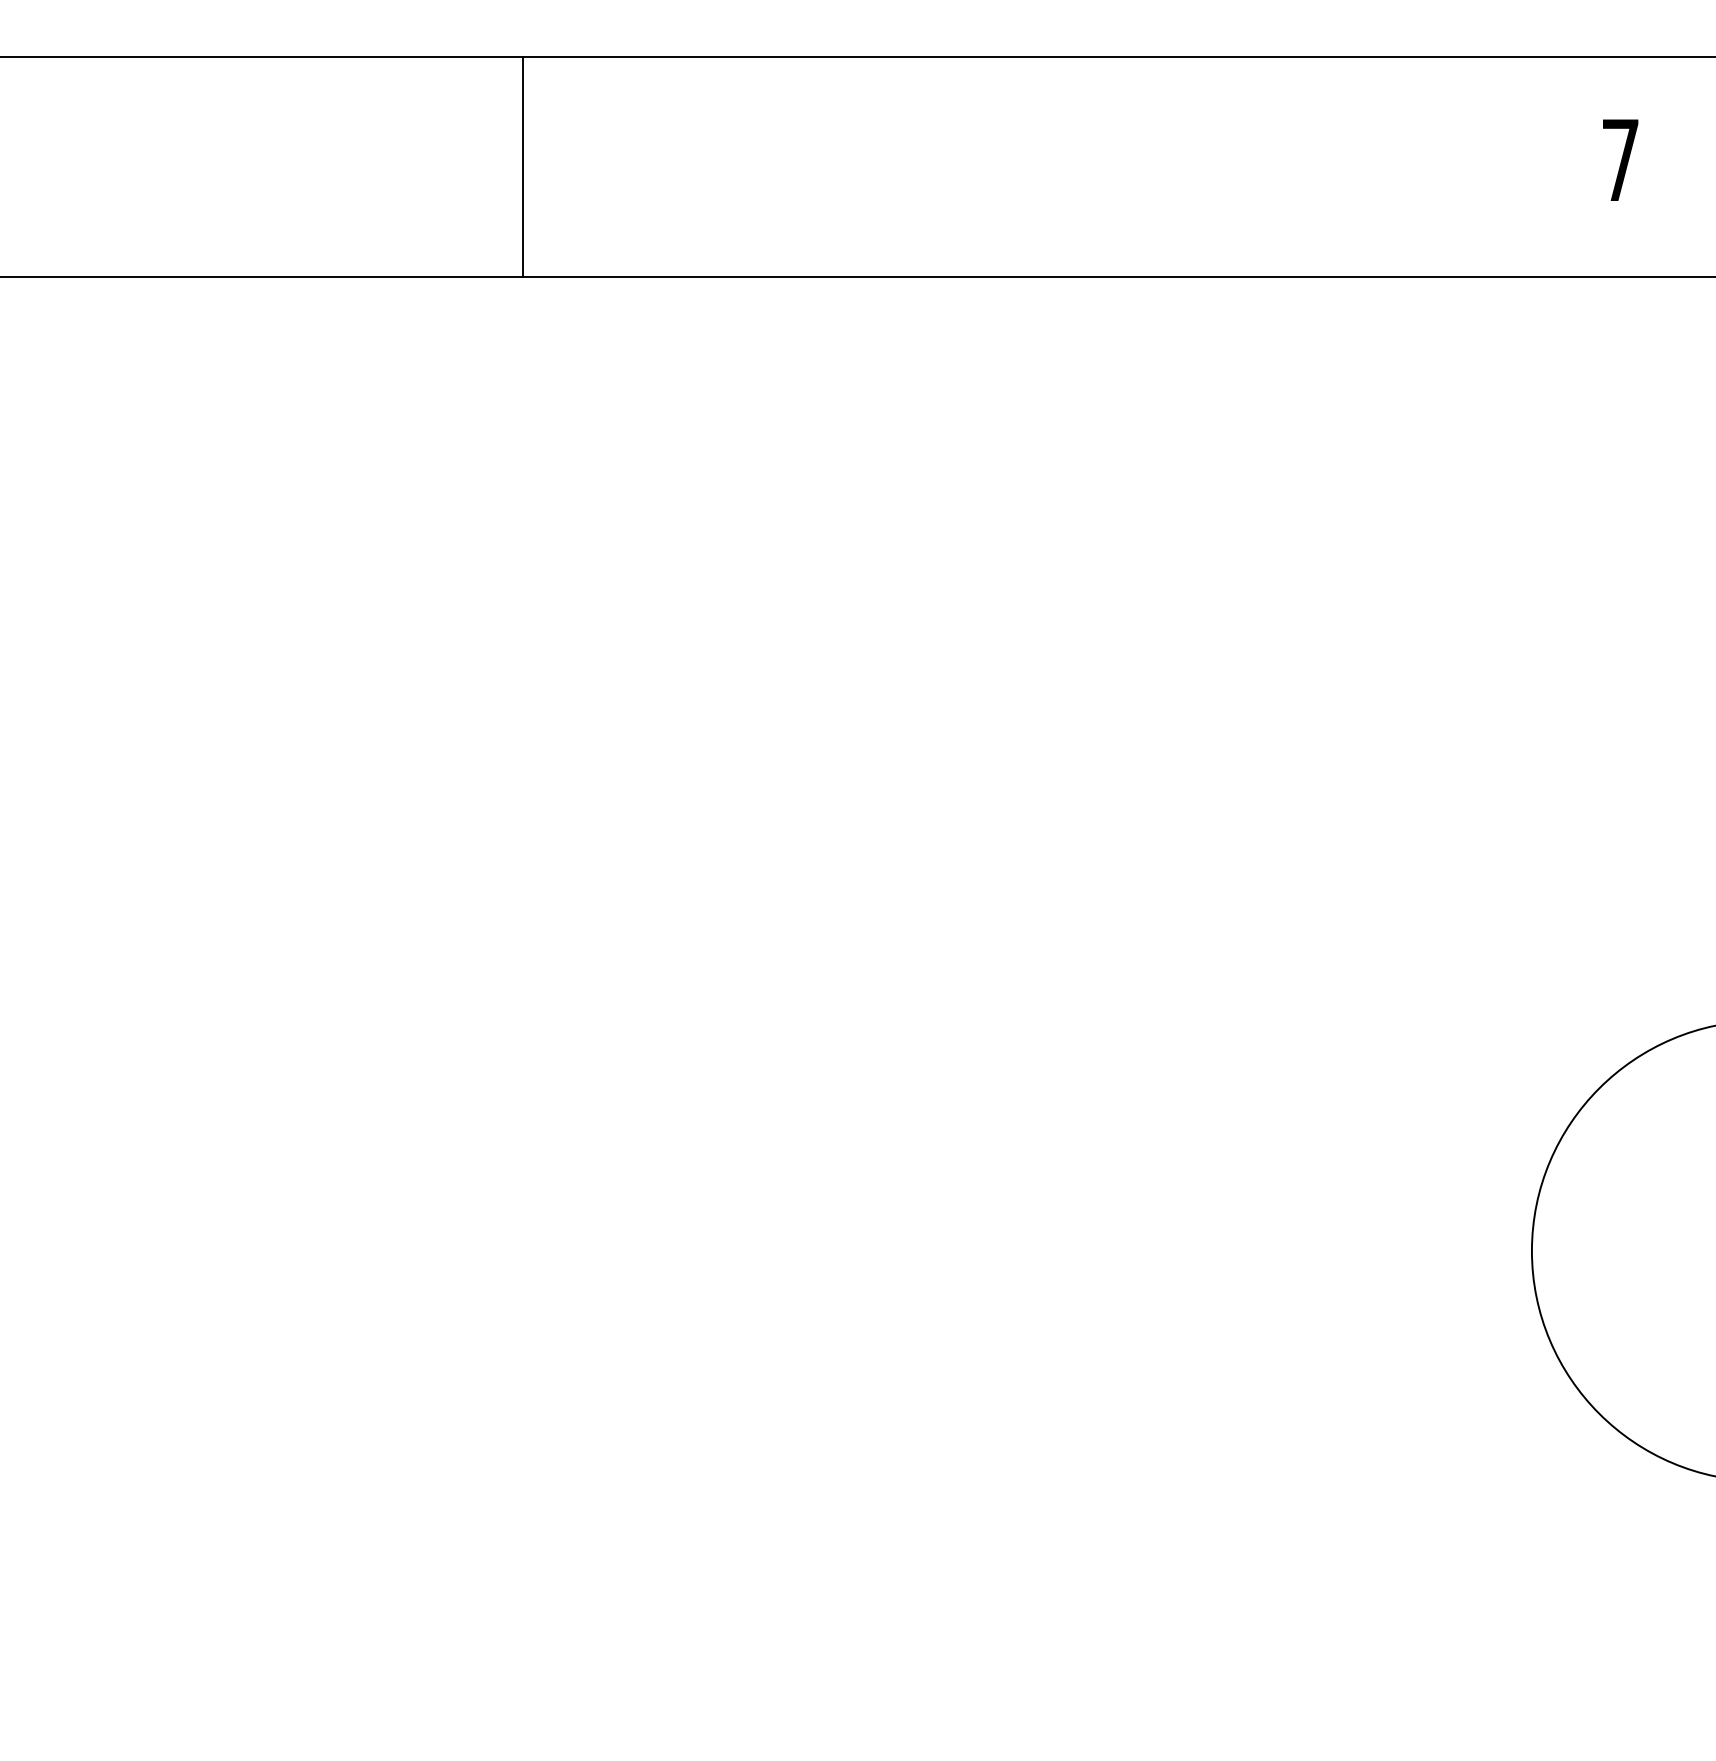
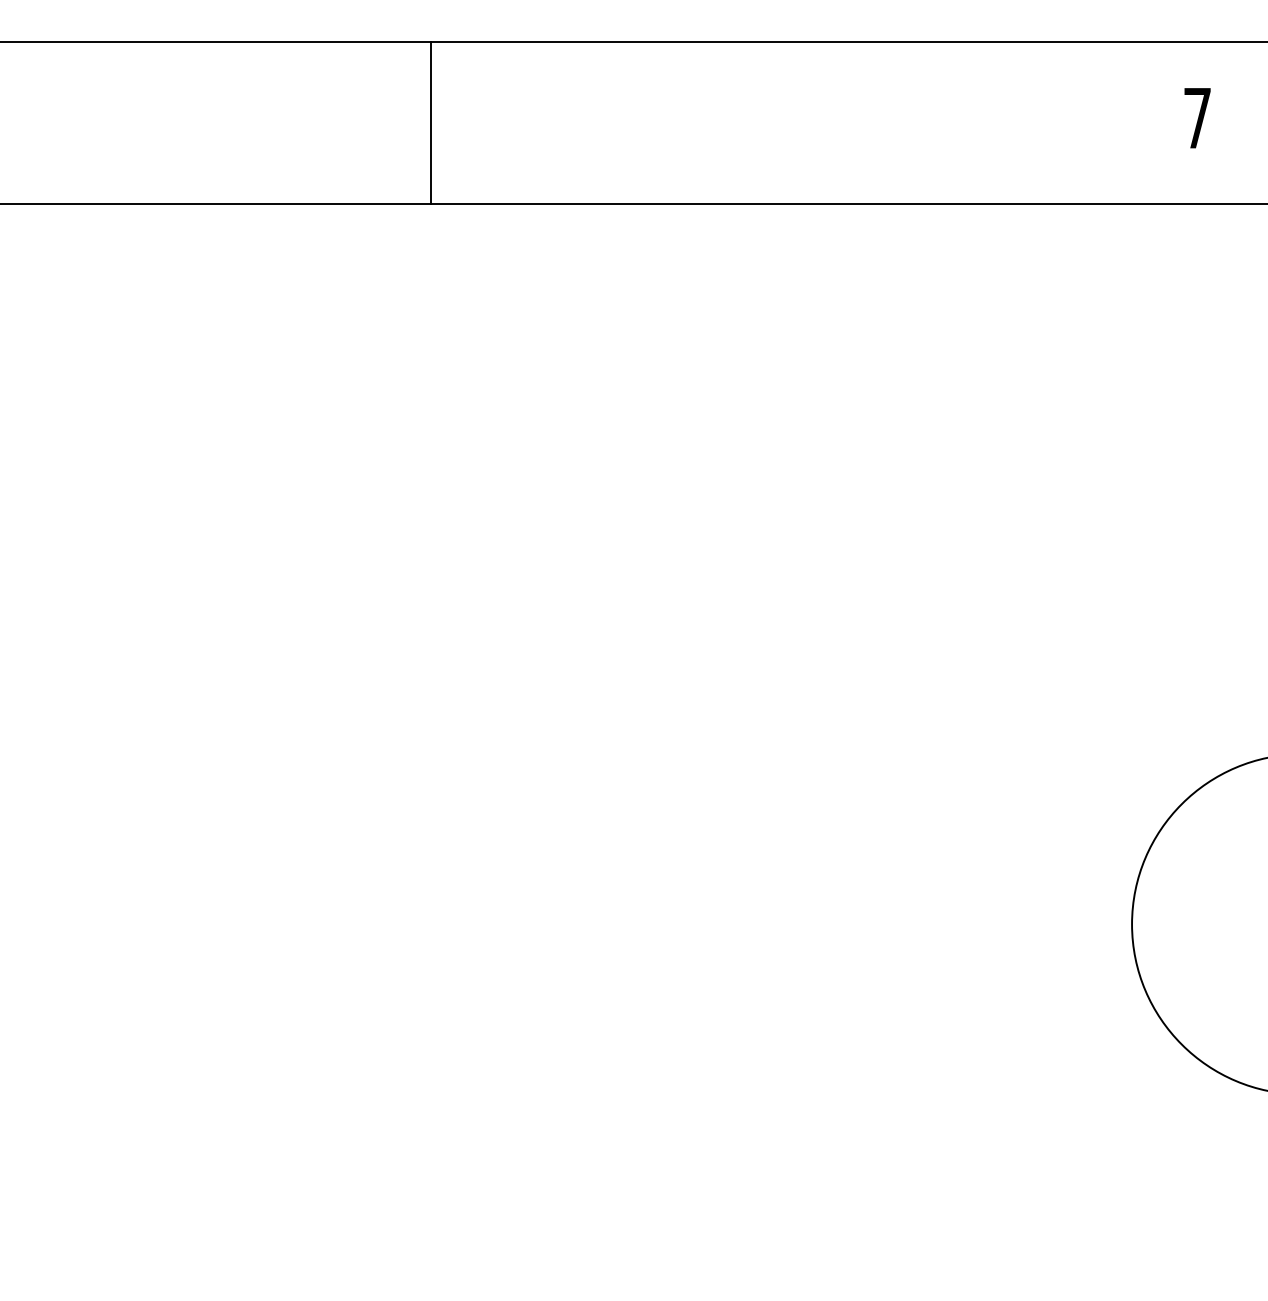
line: (522, 166) -> (430, 122), moved

